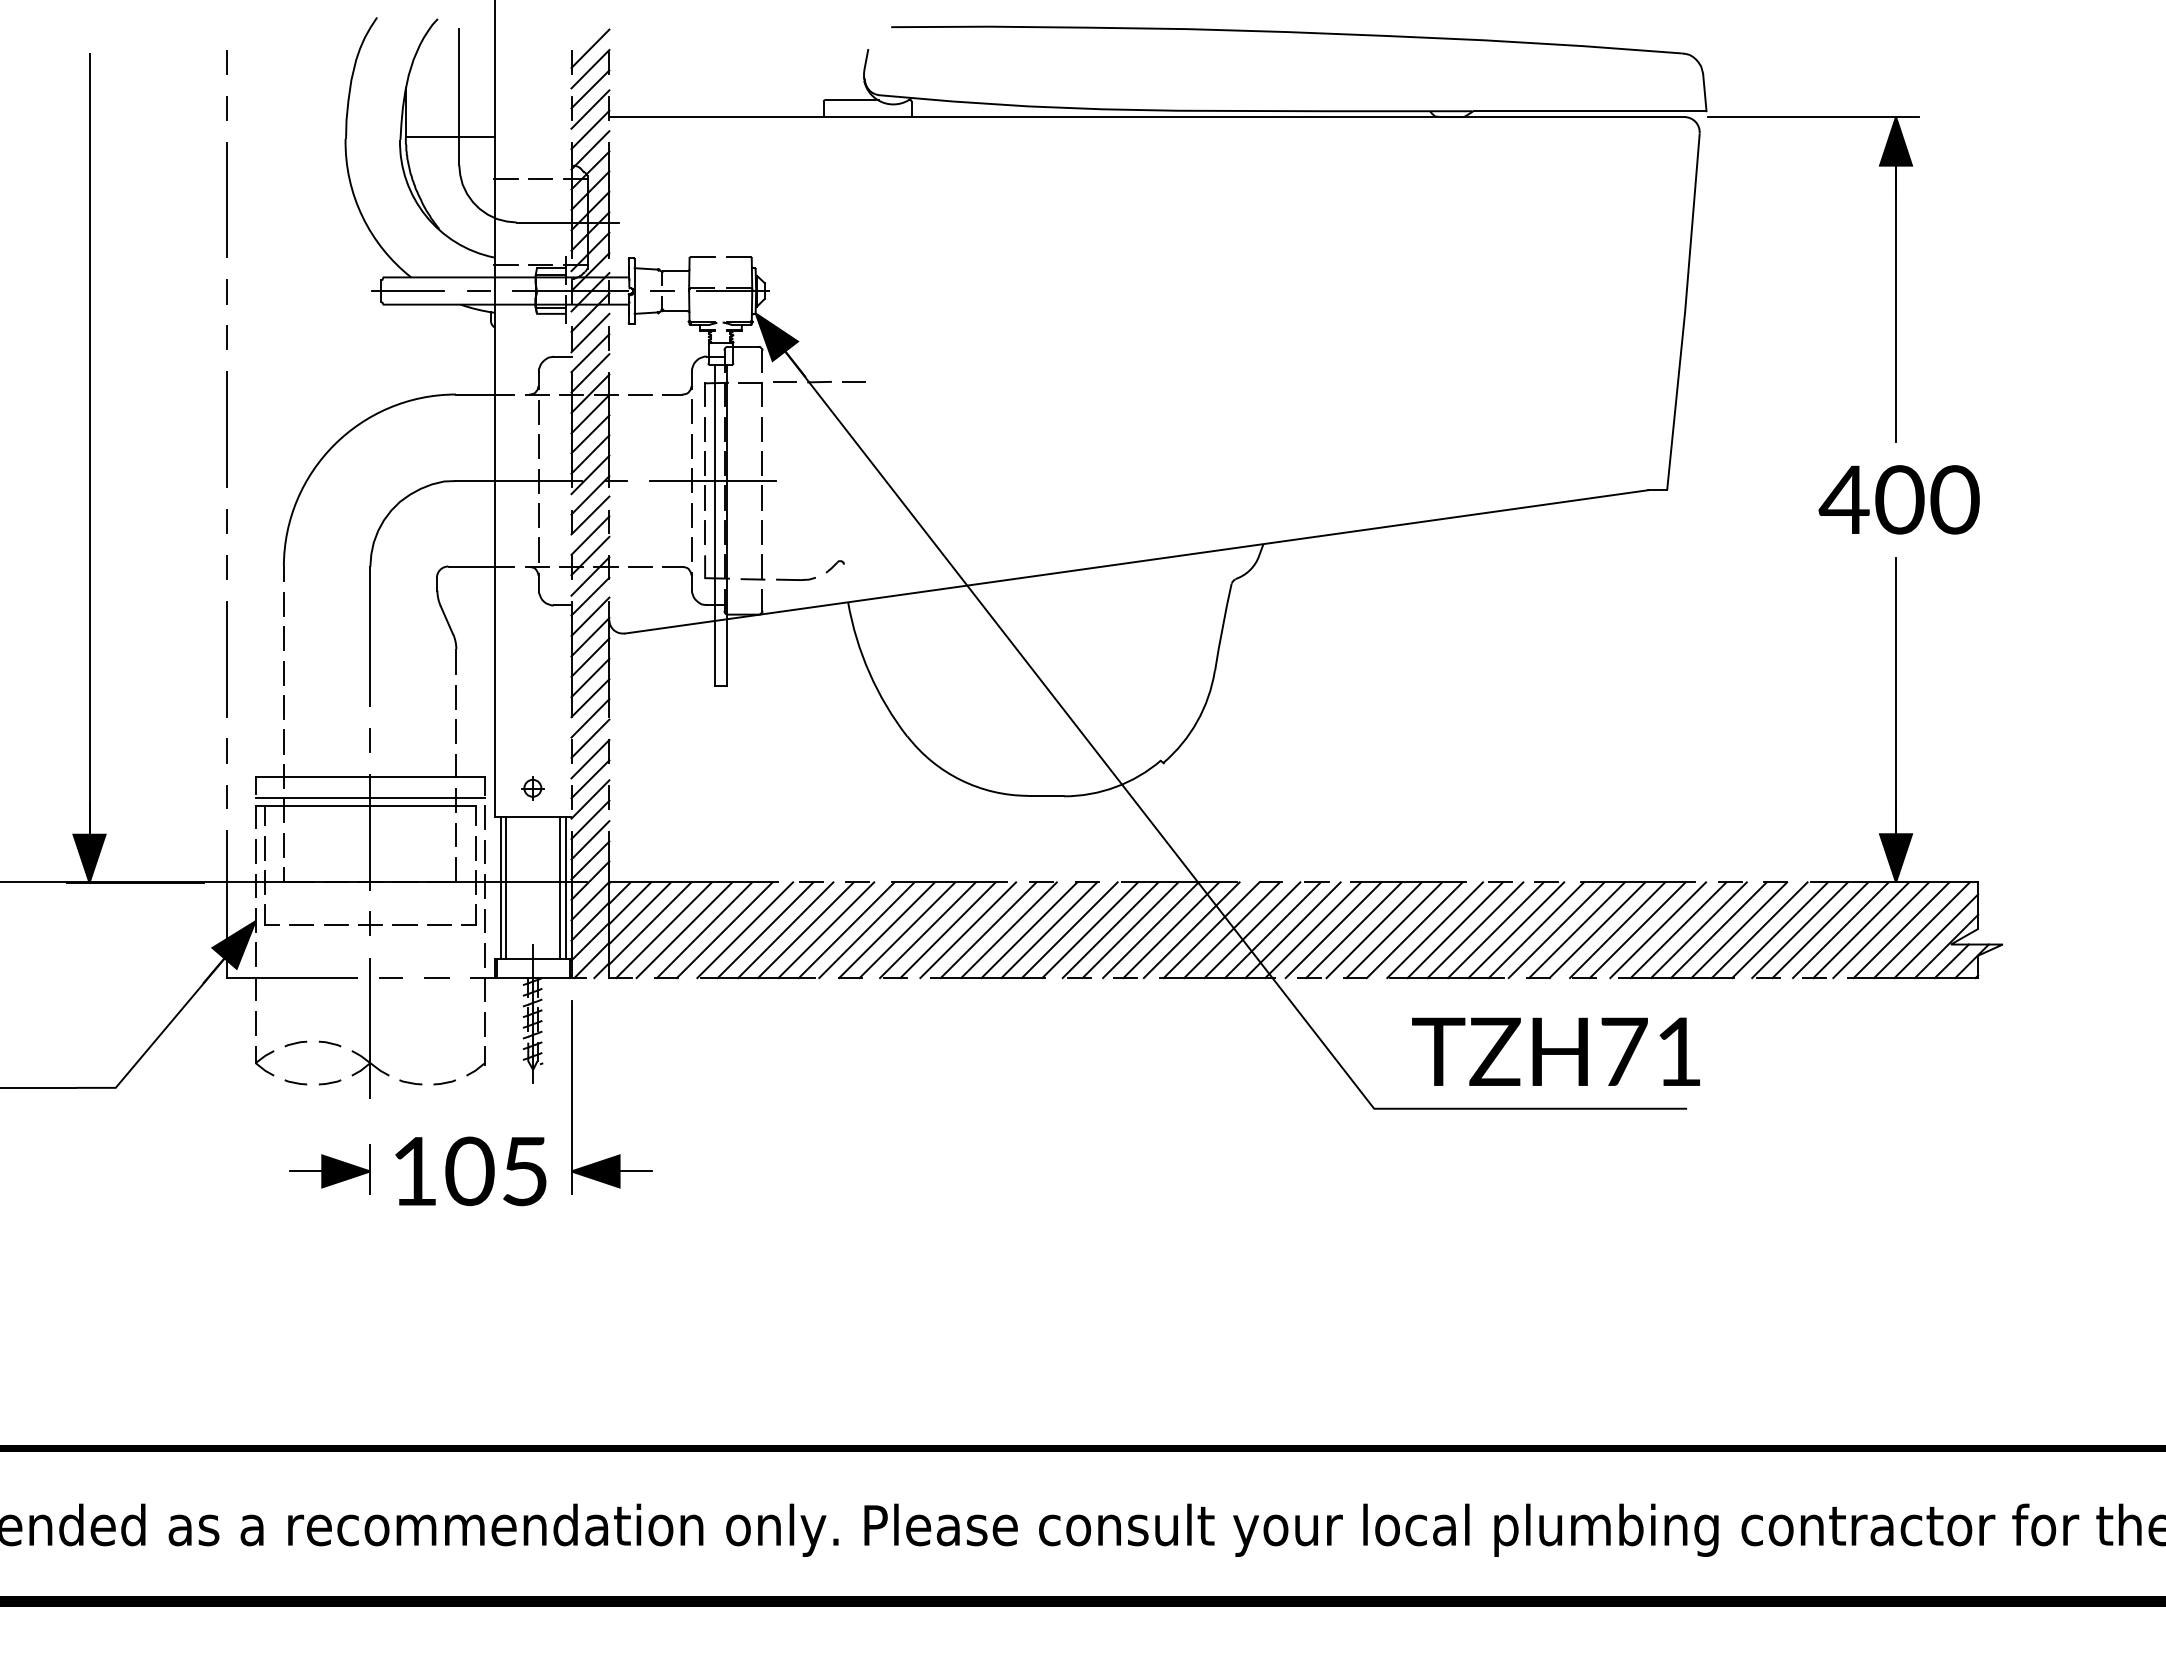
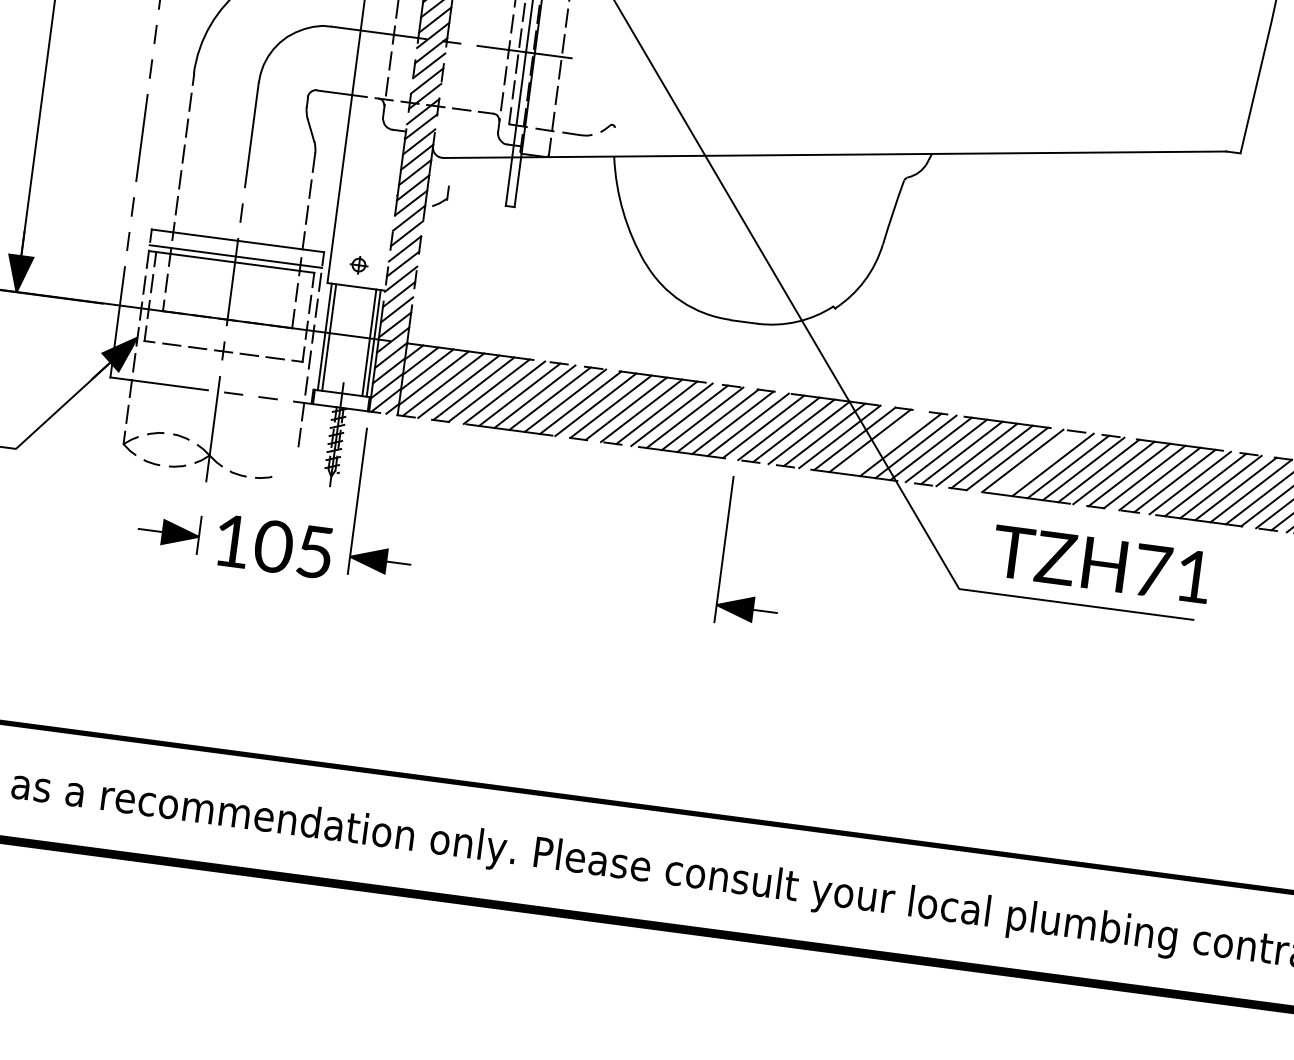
line: (1252, 930) -> (885, 443), removed
line: (1454, 930) -> (1037, 463), removed
part: (477, 1067) -> (441, 201), moved
part: (1060, 1097) -> (724, 549), added

